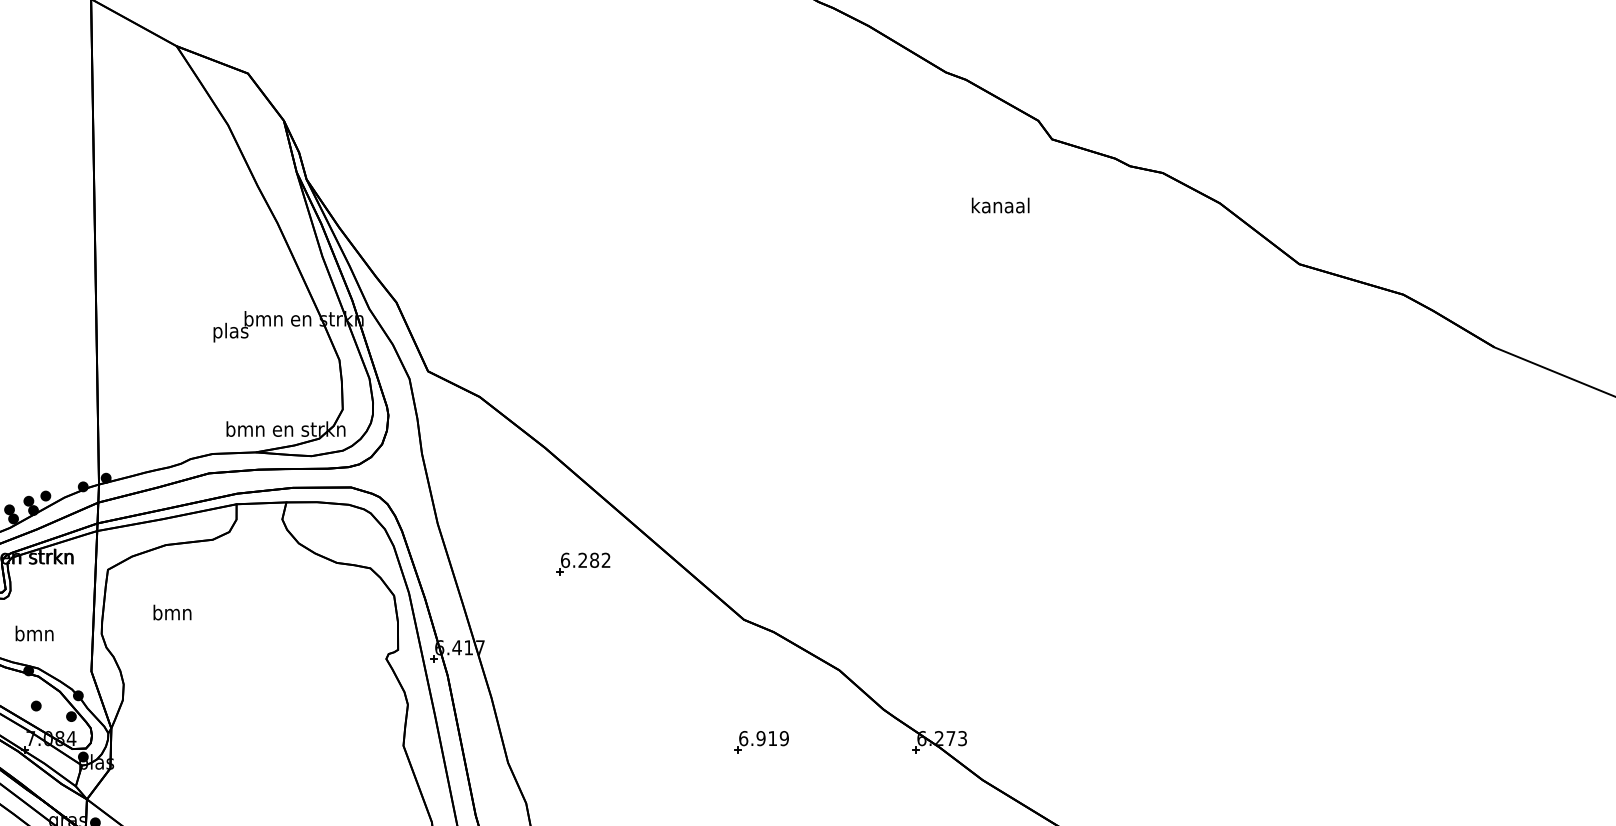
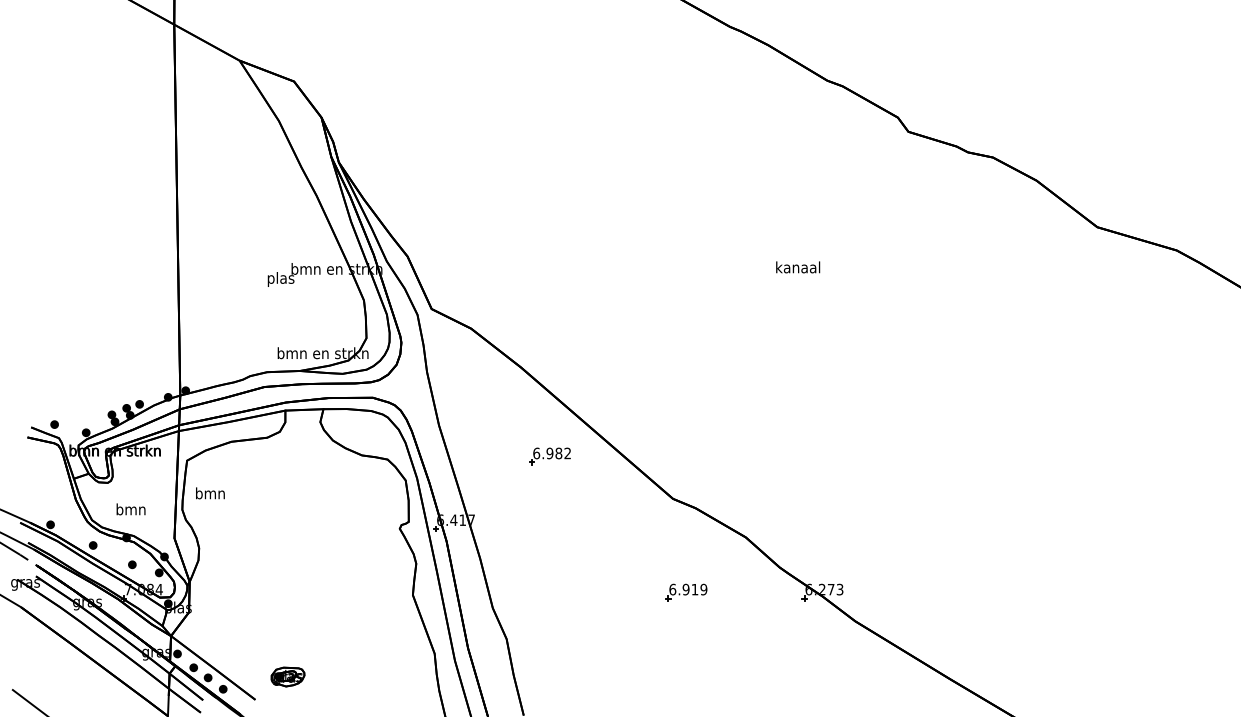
text: (1001, 205) -> (798, 267), moved
text: (582, 560) -> (549, 453), 6.282 -> 6.982
text: (172, 612) -> (210, 493), moved

